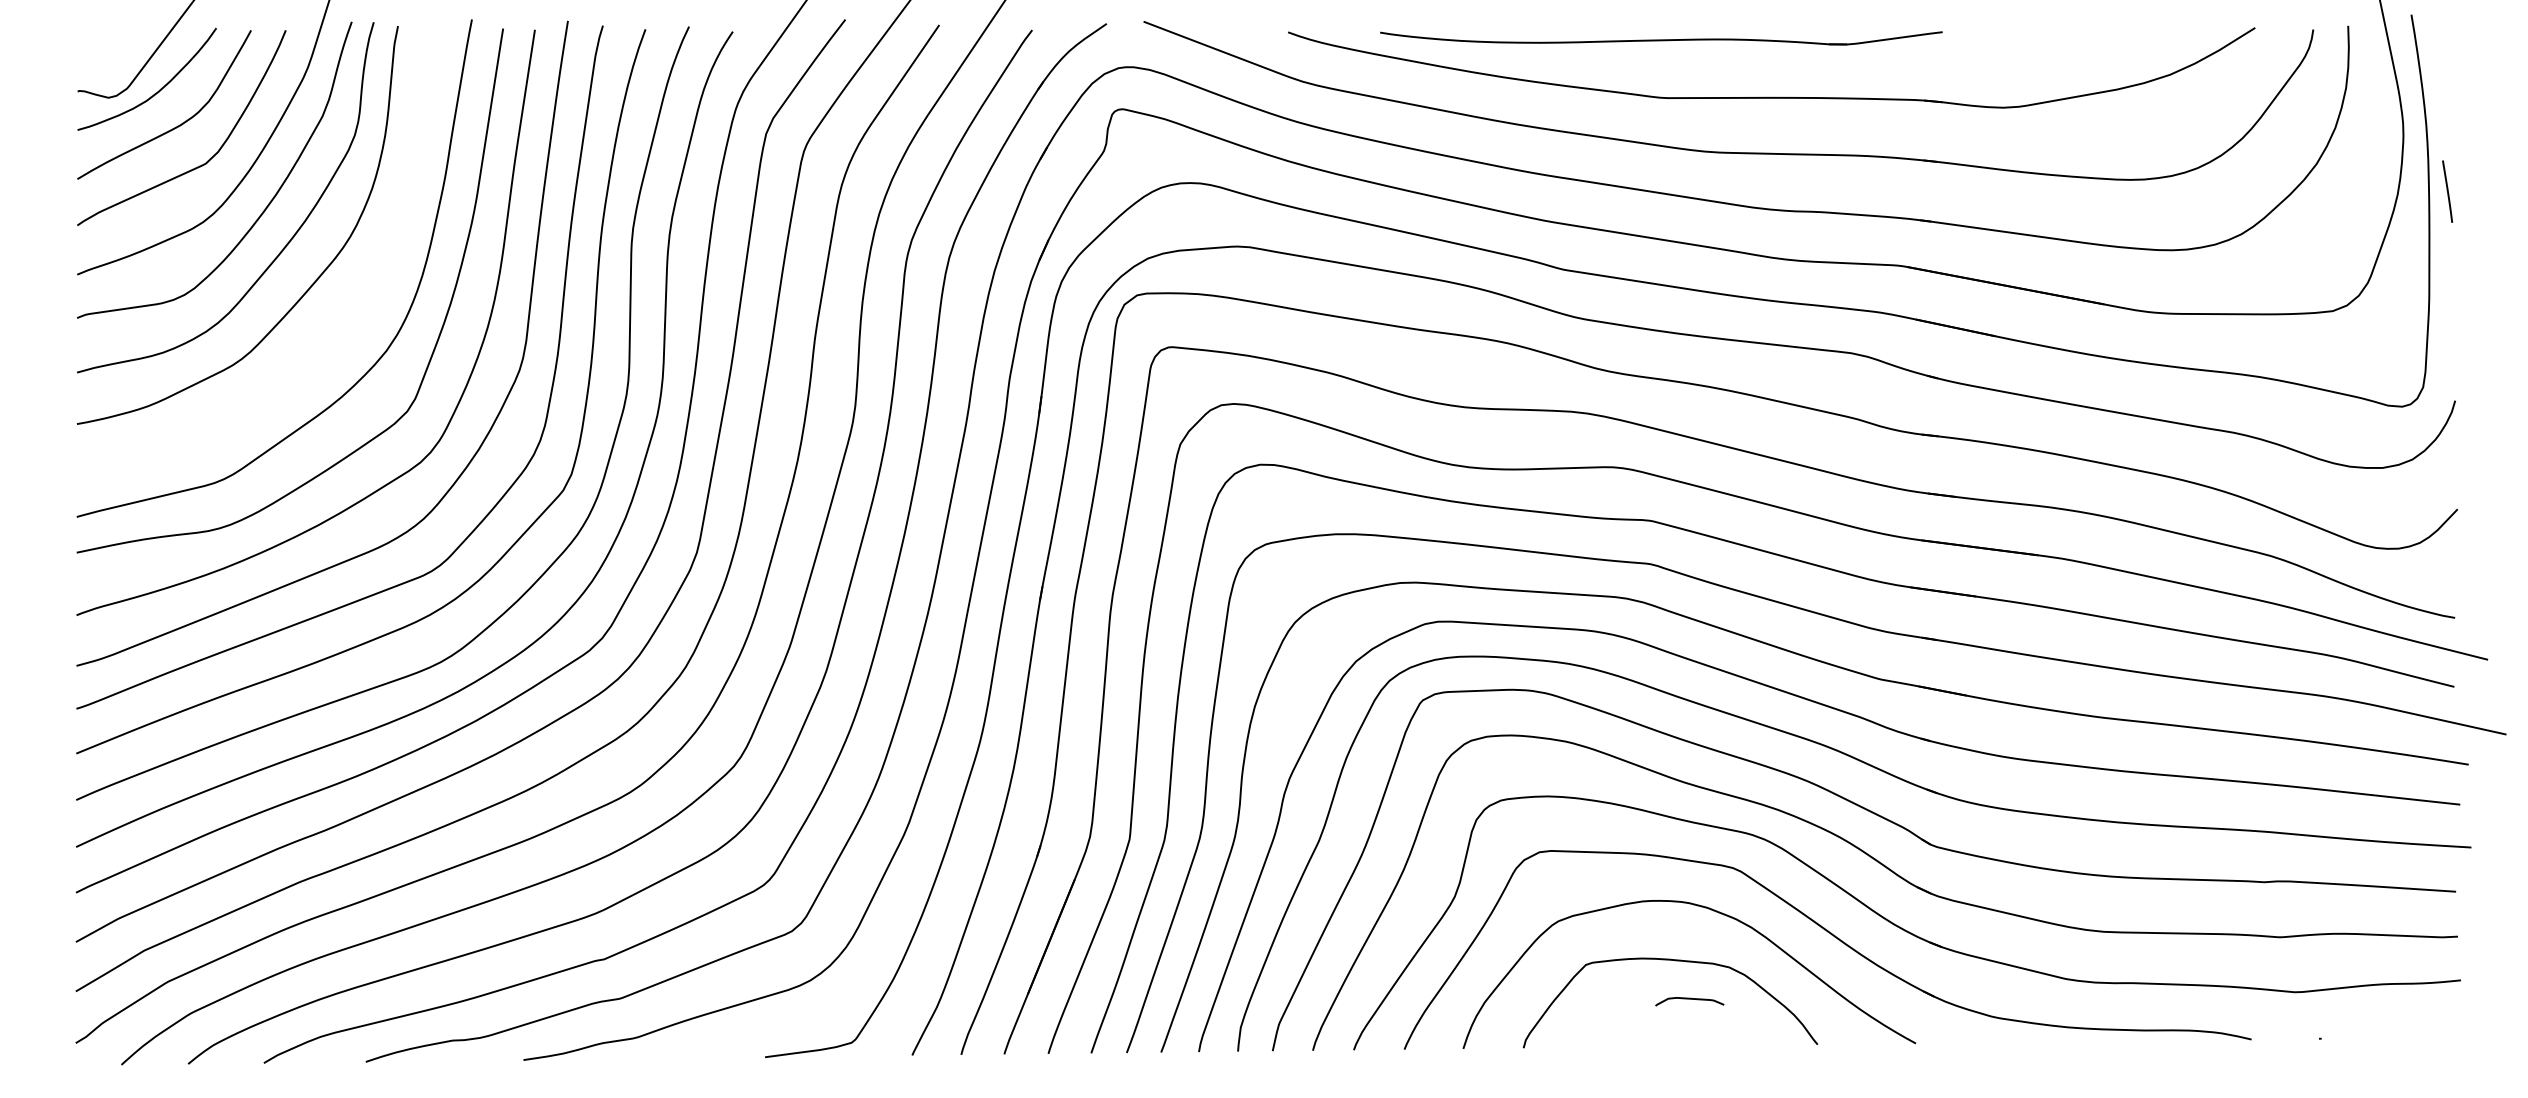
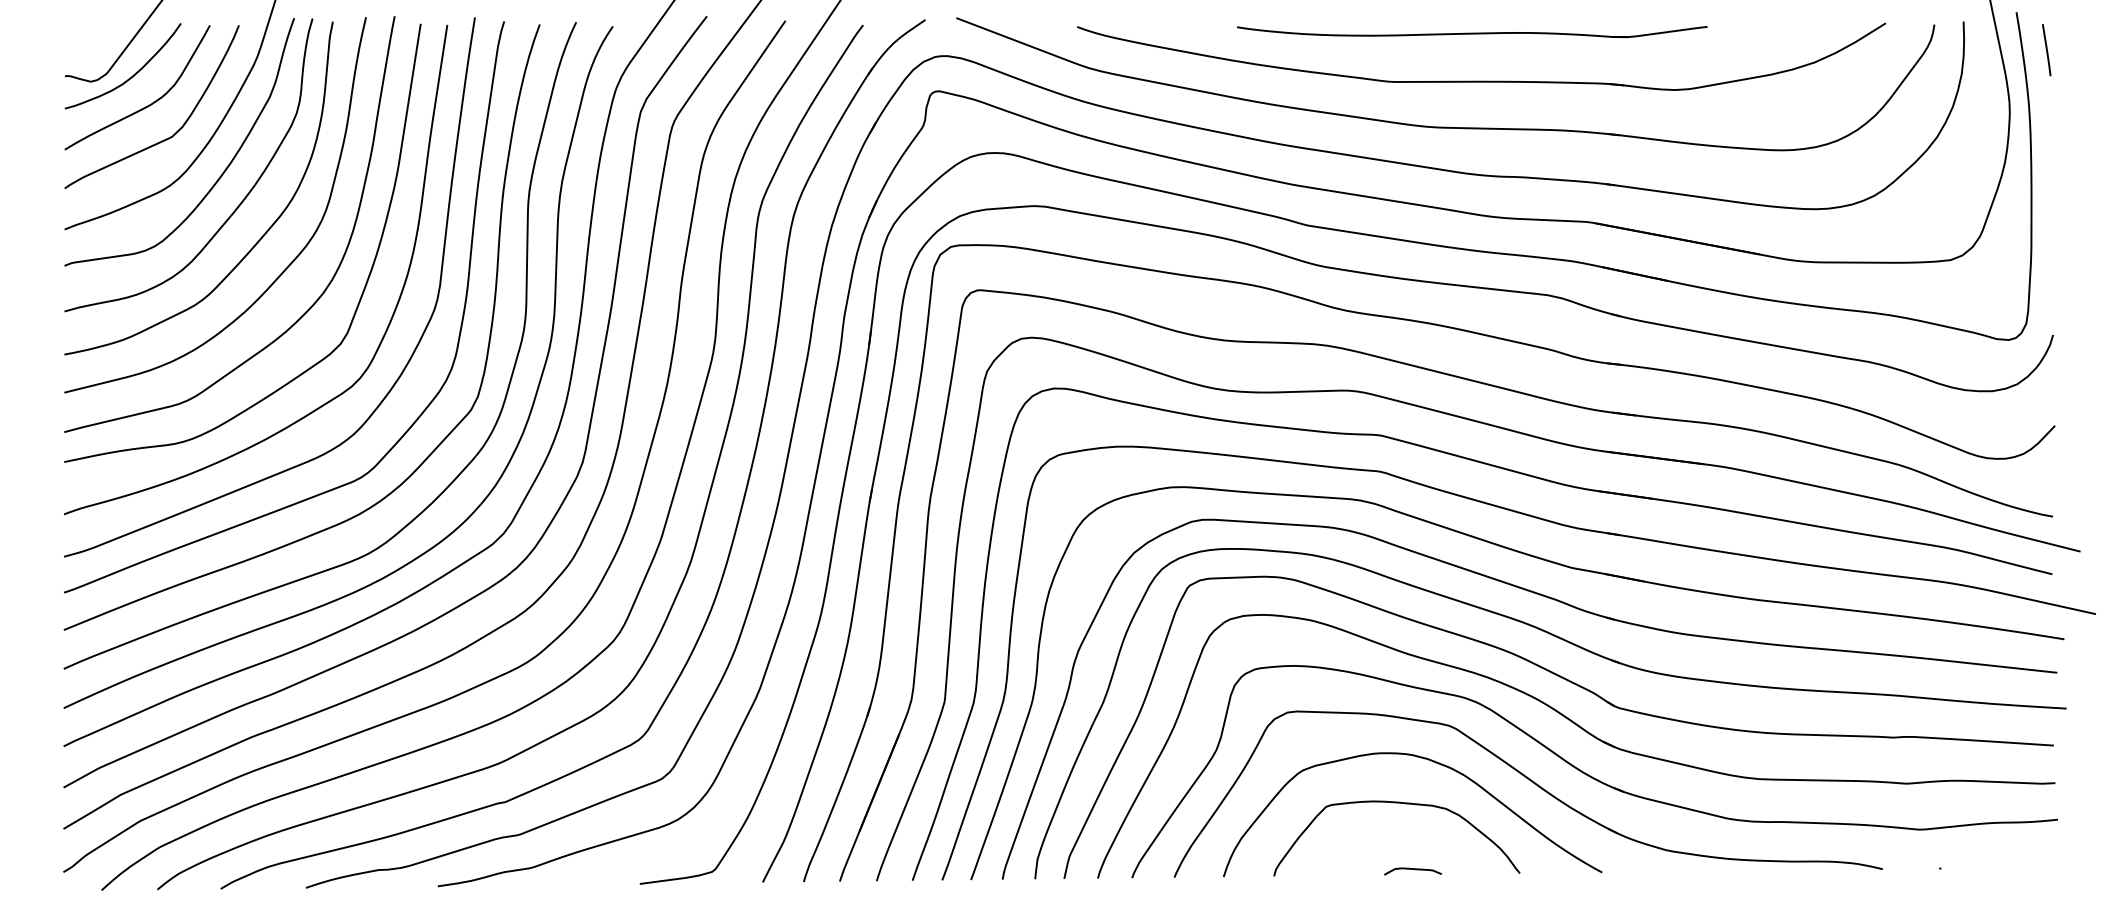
part: (1661, 38) -> (1472, 32), moved
line: (2447, 192) -> (2046, 50), moved
curve: (344, 316) -> (288, 264), added
curve: (1689, 999) -> (1412, 869), moved

